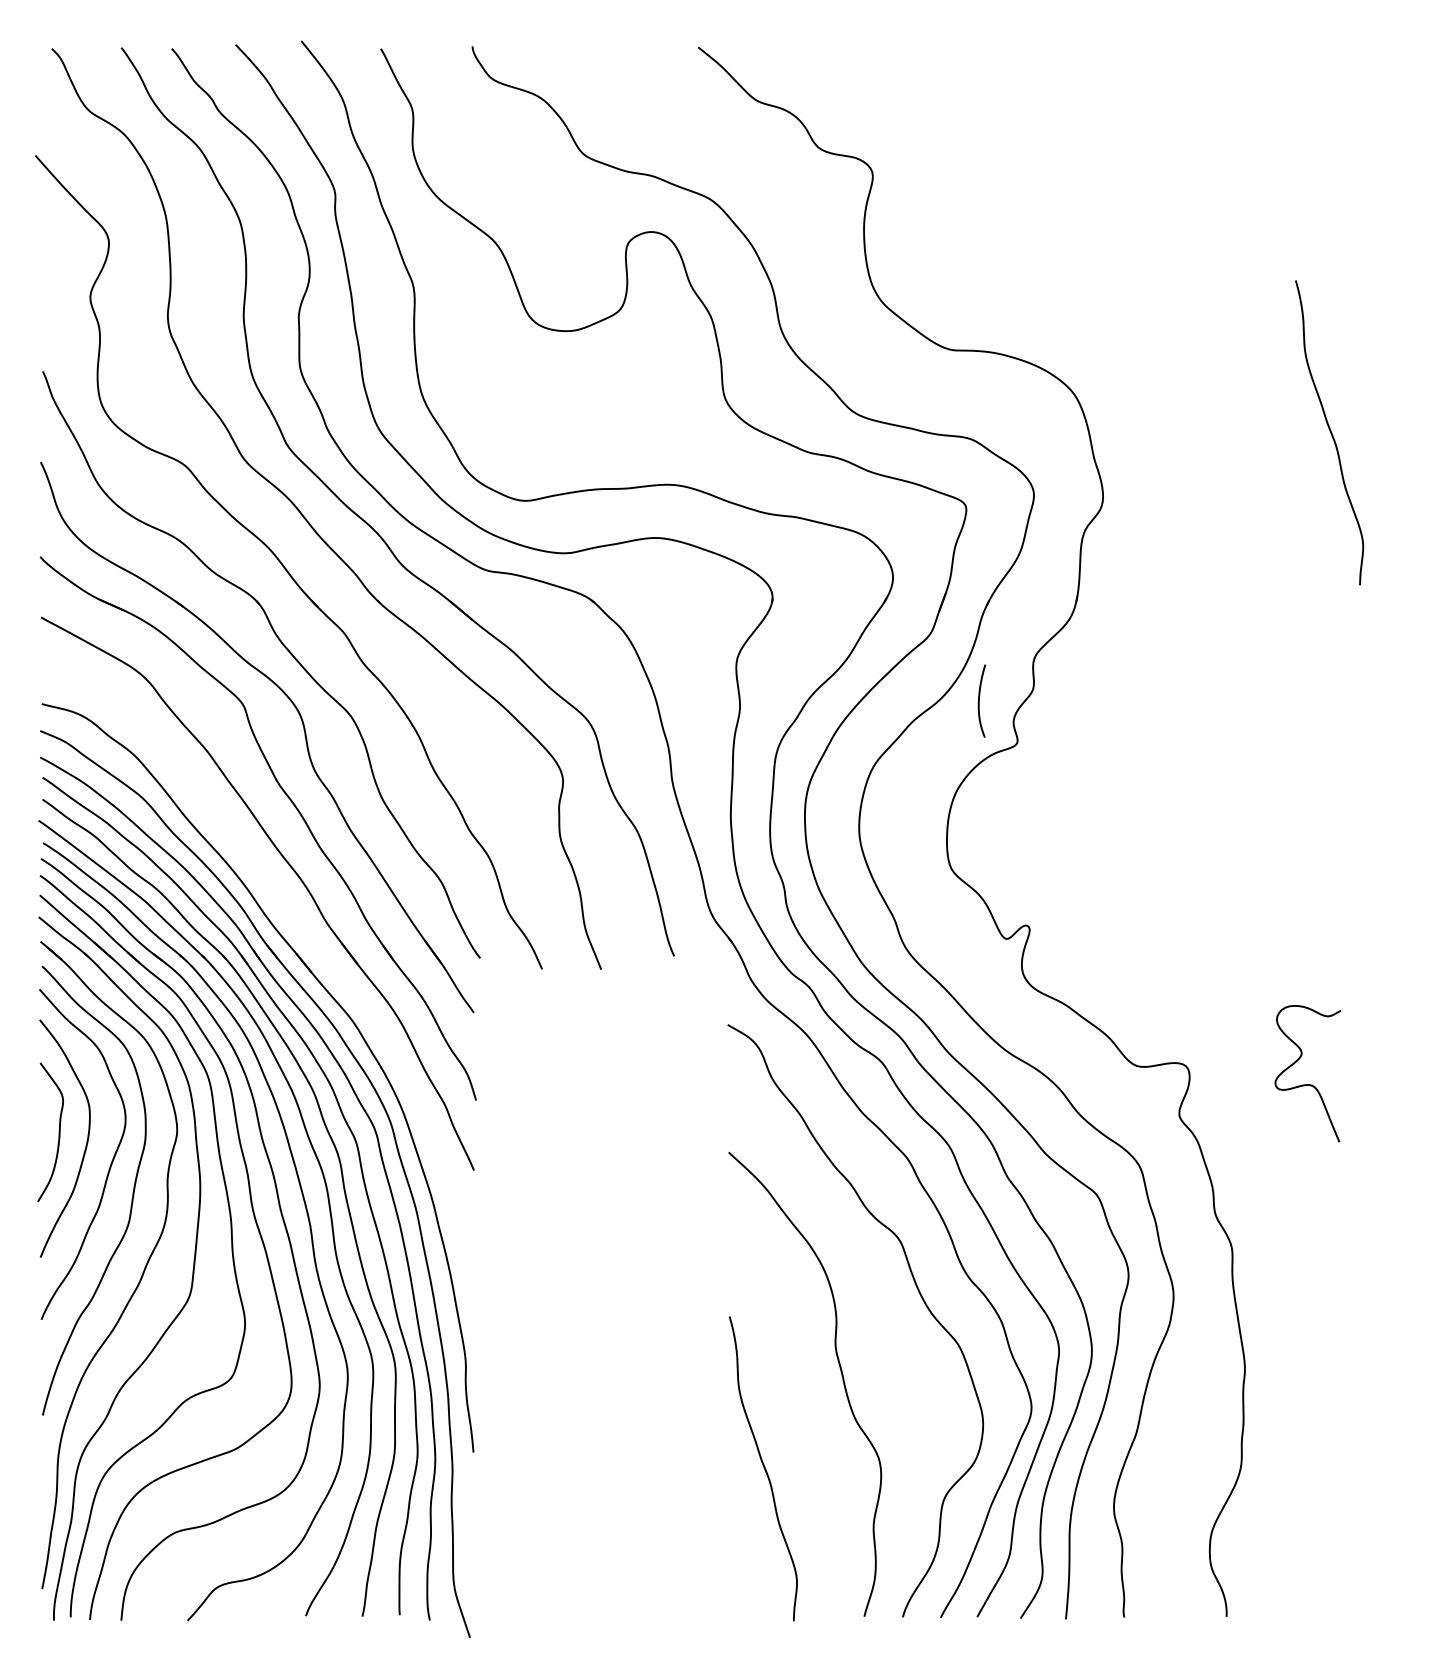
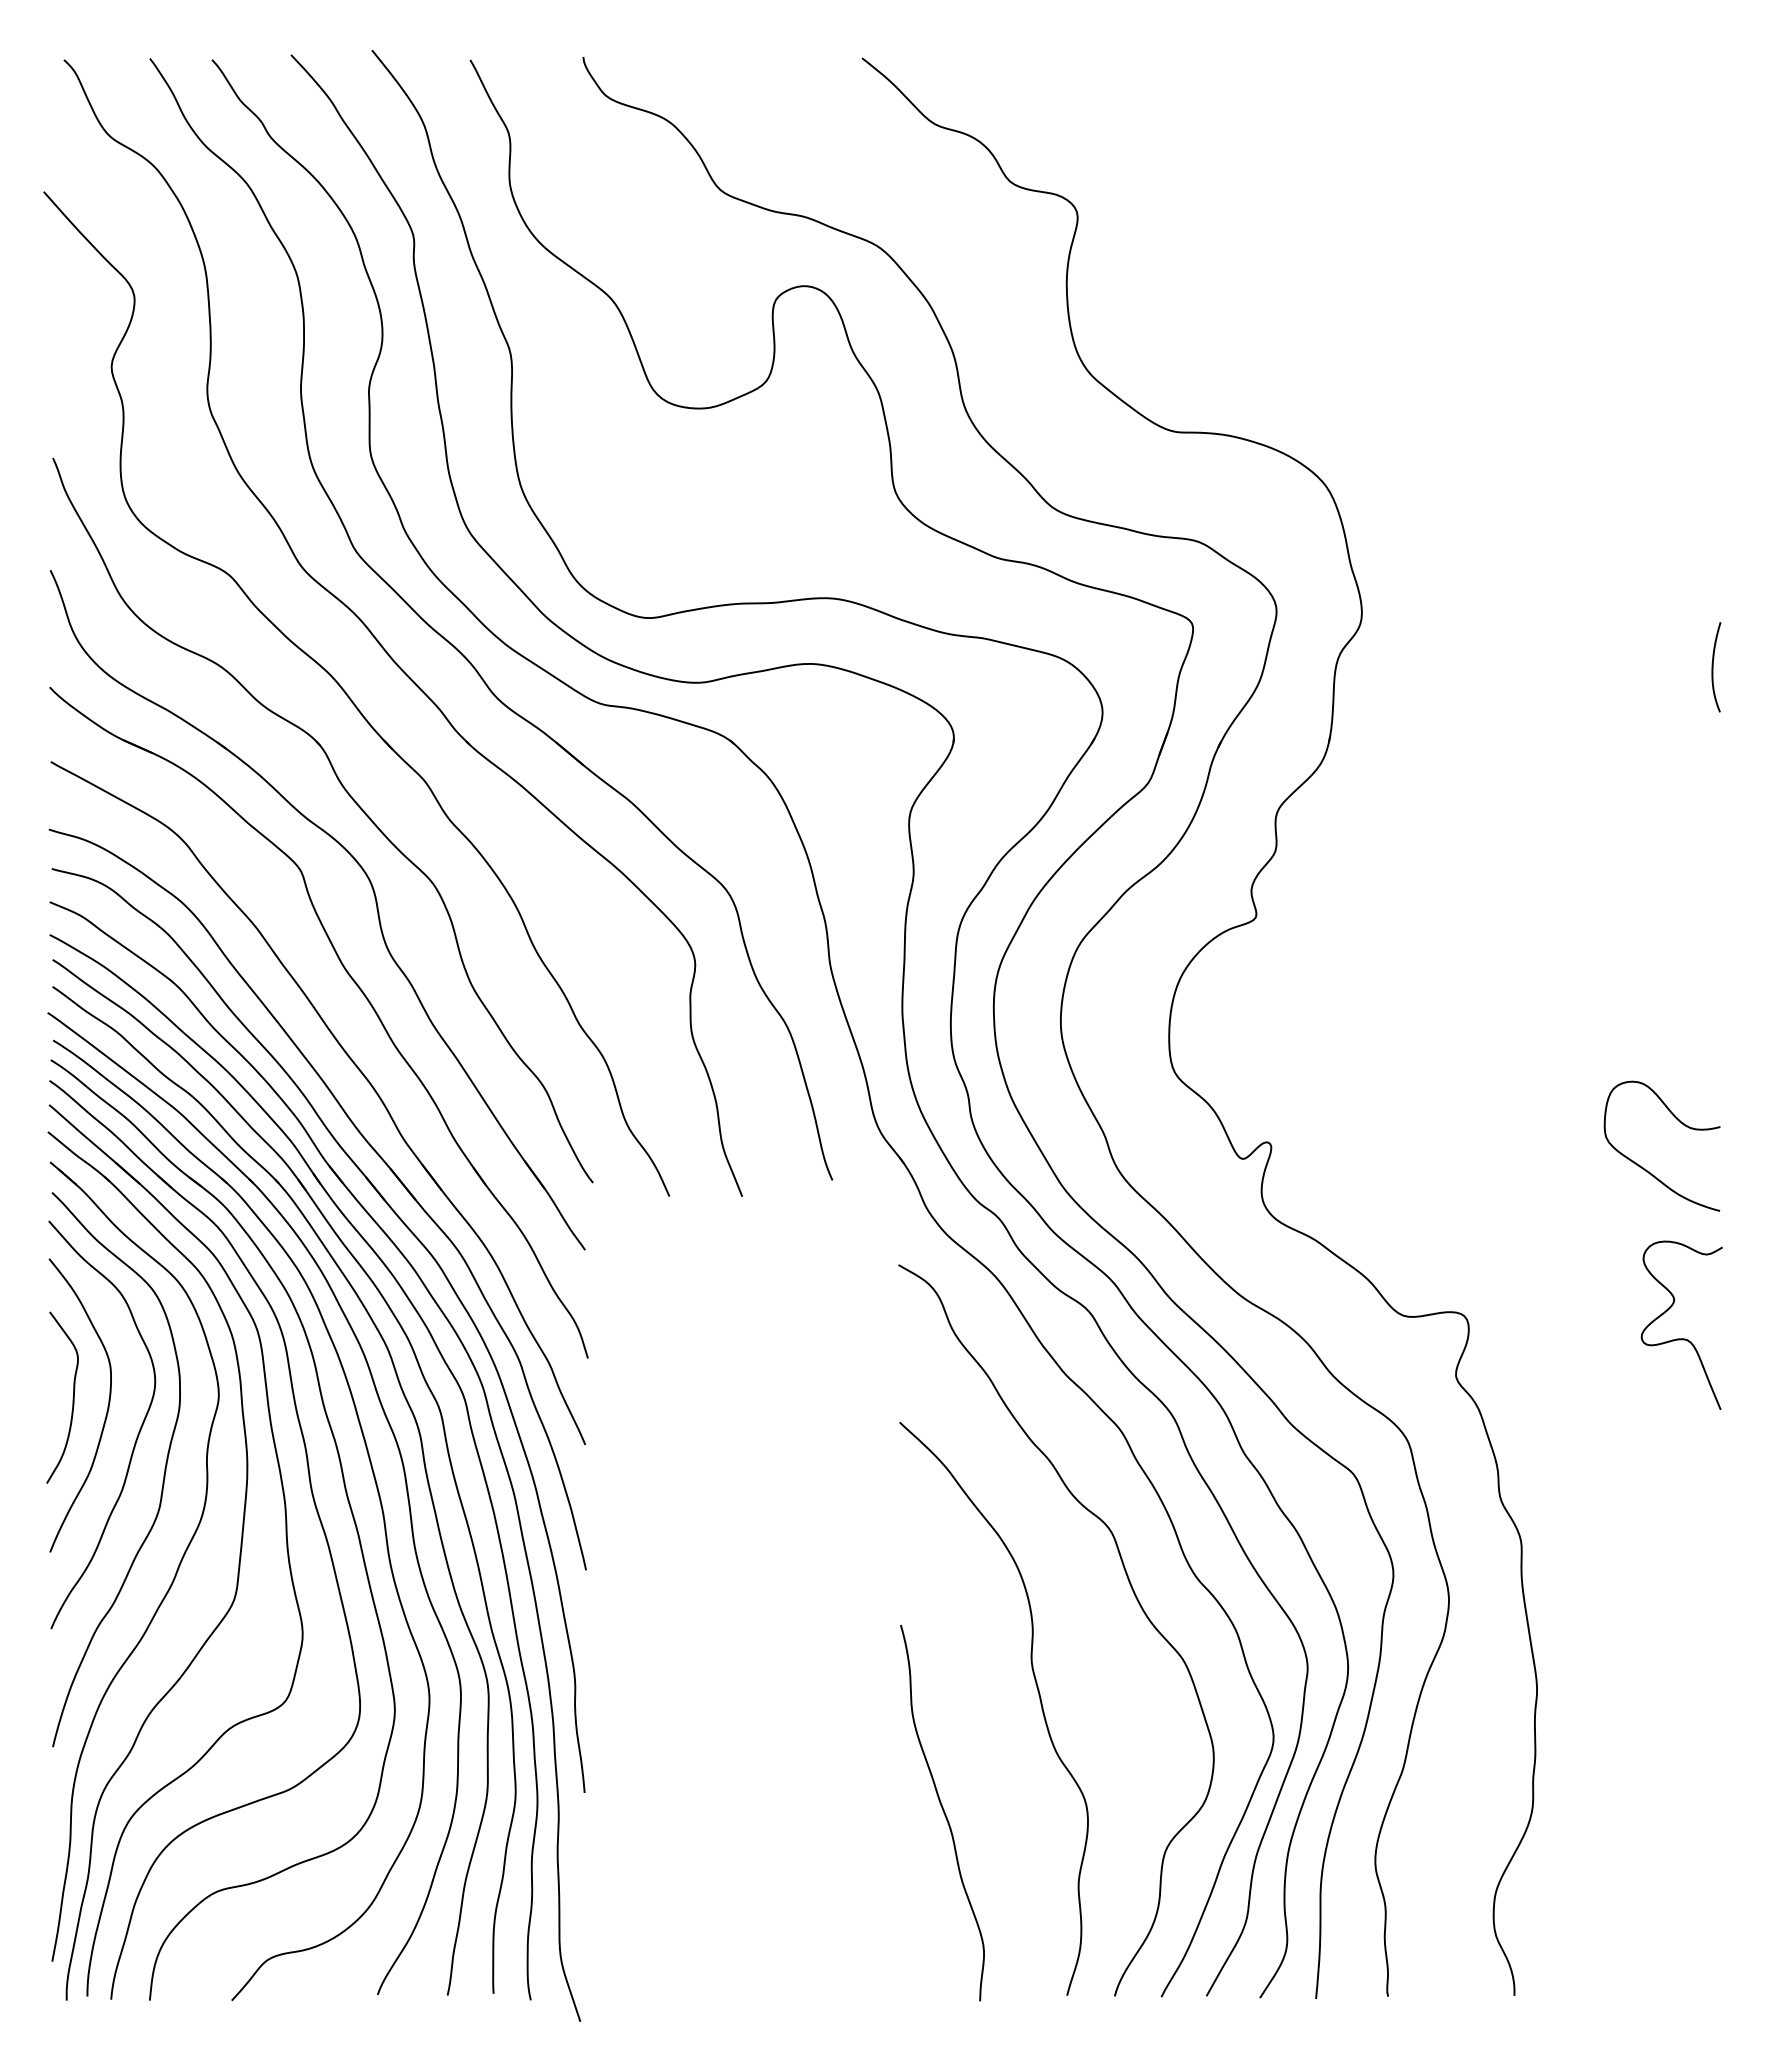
curve: (1330, 432) -> (1642, 533), removed
curve: (979, 701) -> (1713, 667), moved
part: (300, 929) -> (370, 1147), added
curve: (1333, 947) -> (1646, 1169), added
curve: (1307, 1084) -> (1681, 1338), moved

